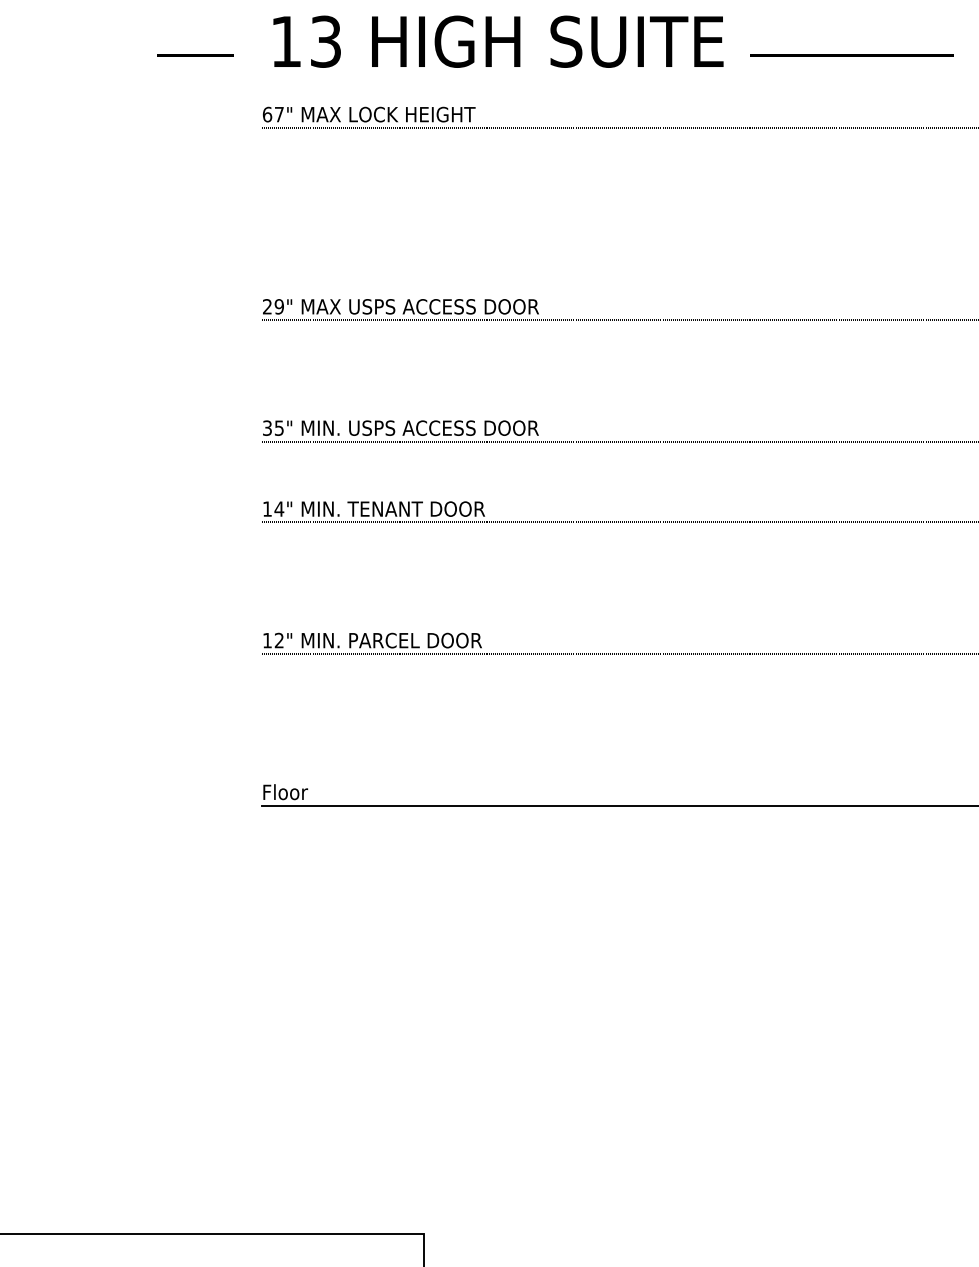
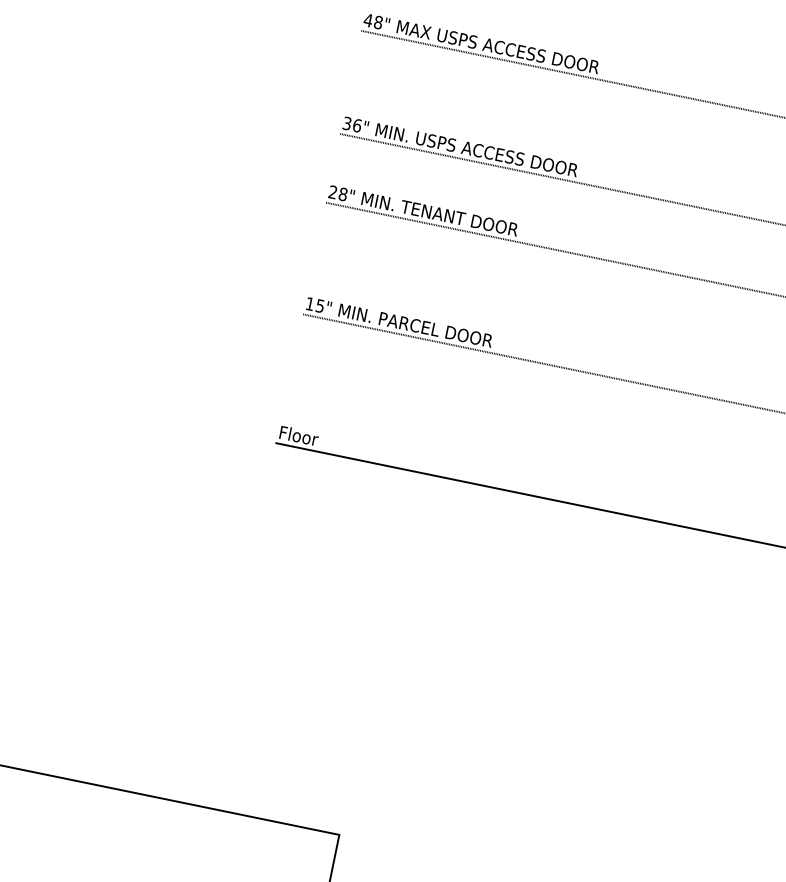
text: (272, 306) -> (372, 21), 29" -> 48"
text: (279, 427) -> (357, 125), 35" -> 36"
text: (273, 508) -> (338, 192), 14" -> 28"
text: (279, 640) -> (320, 306), 12" -> 15"

